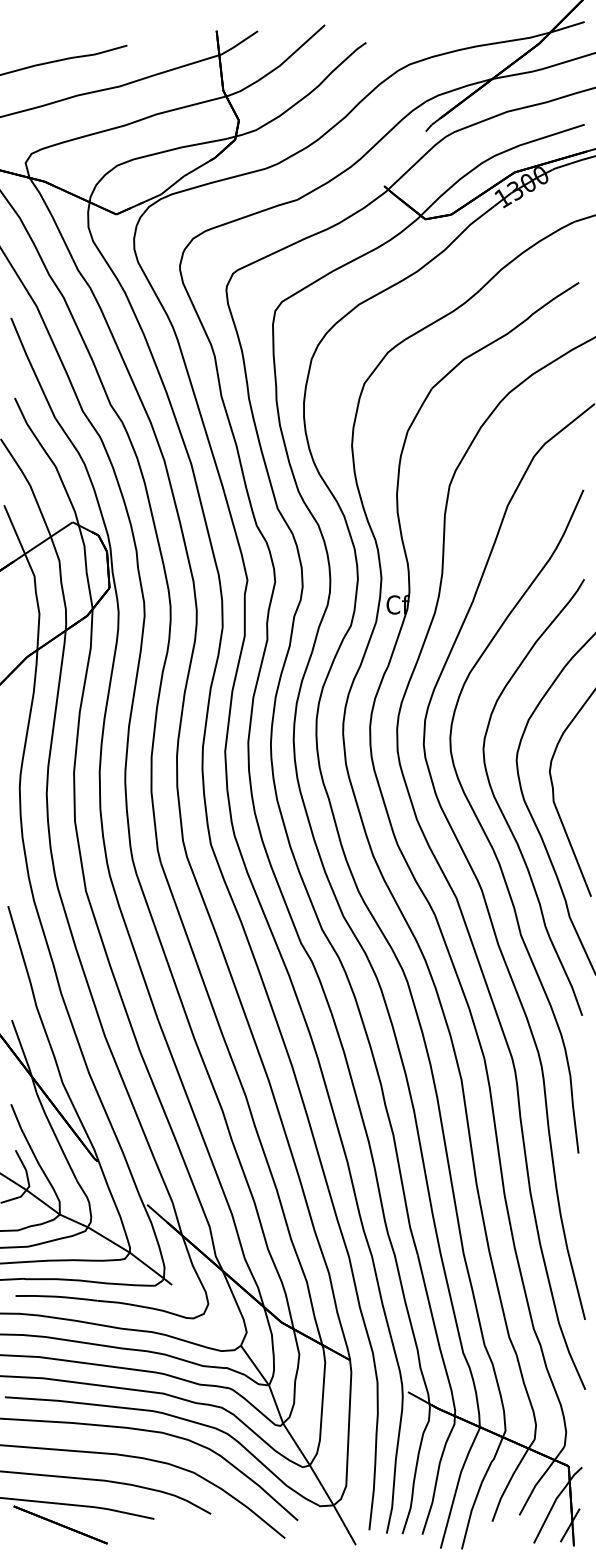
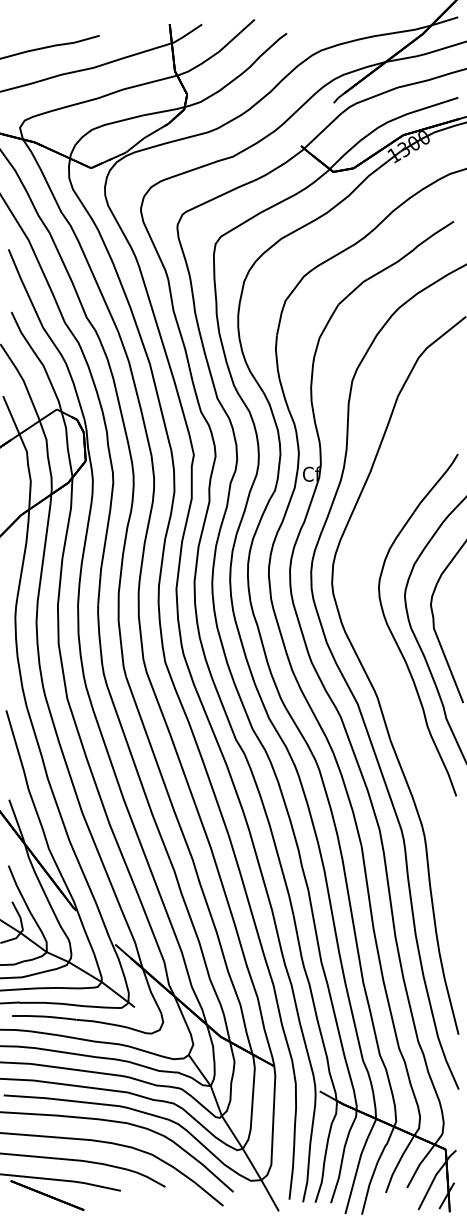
curve: (488, 836) -> (382, 655), removed

